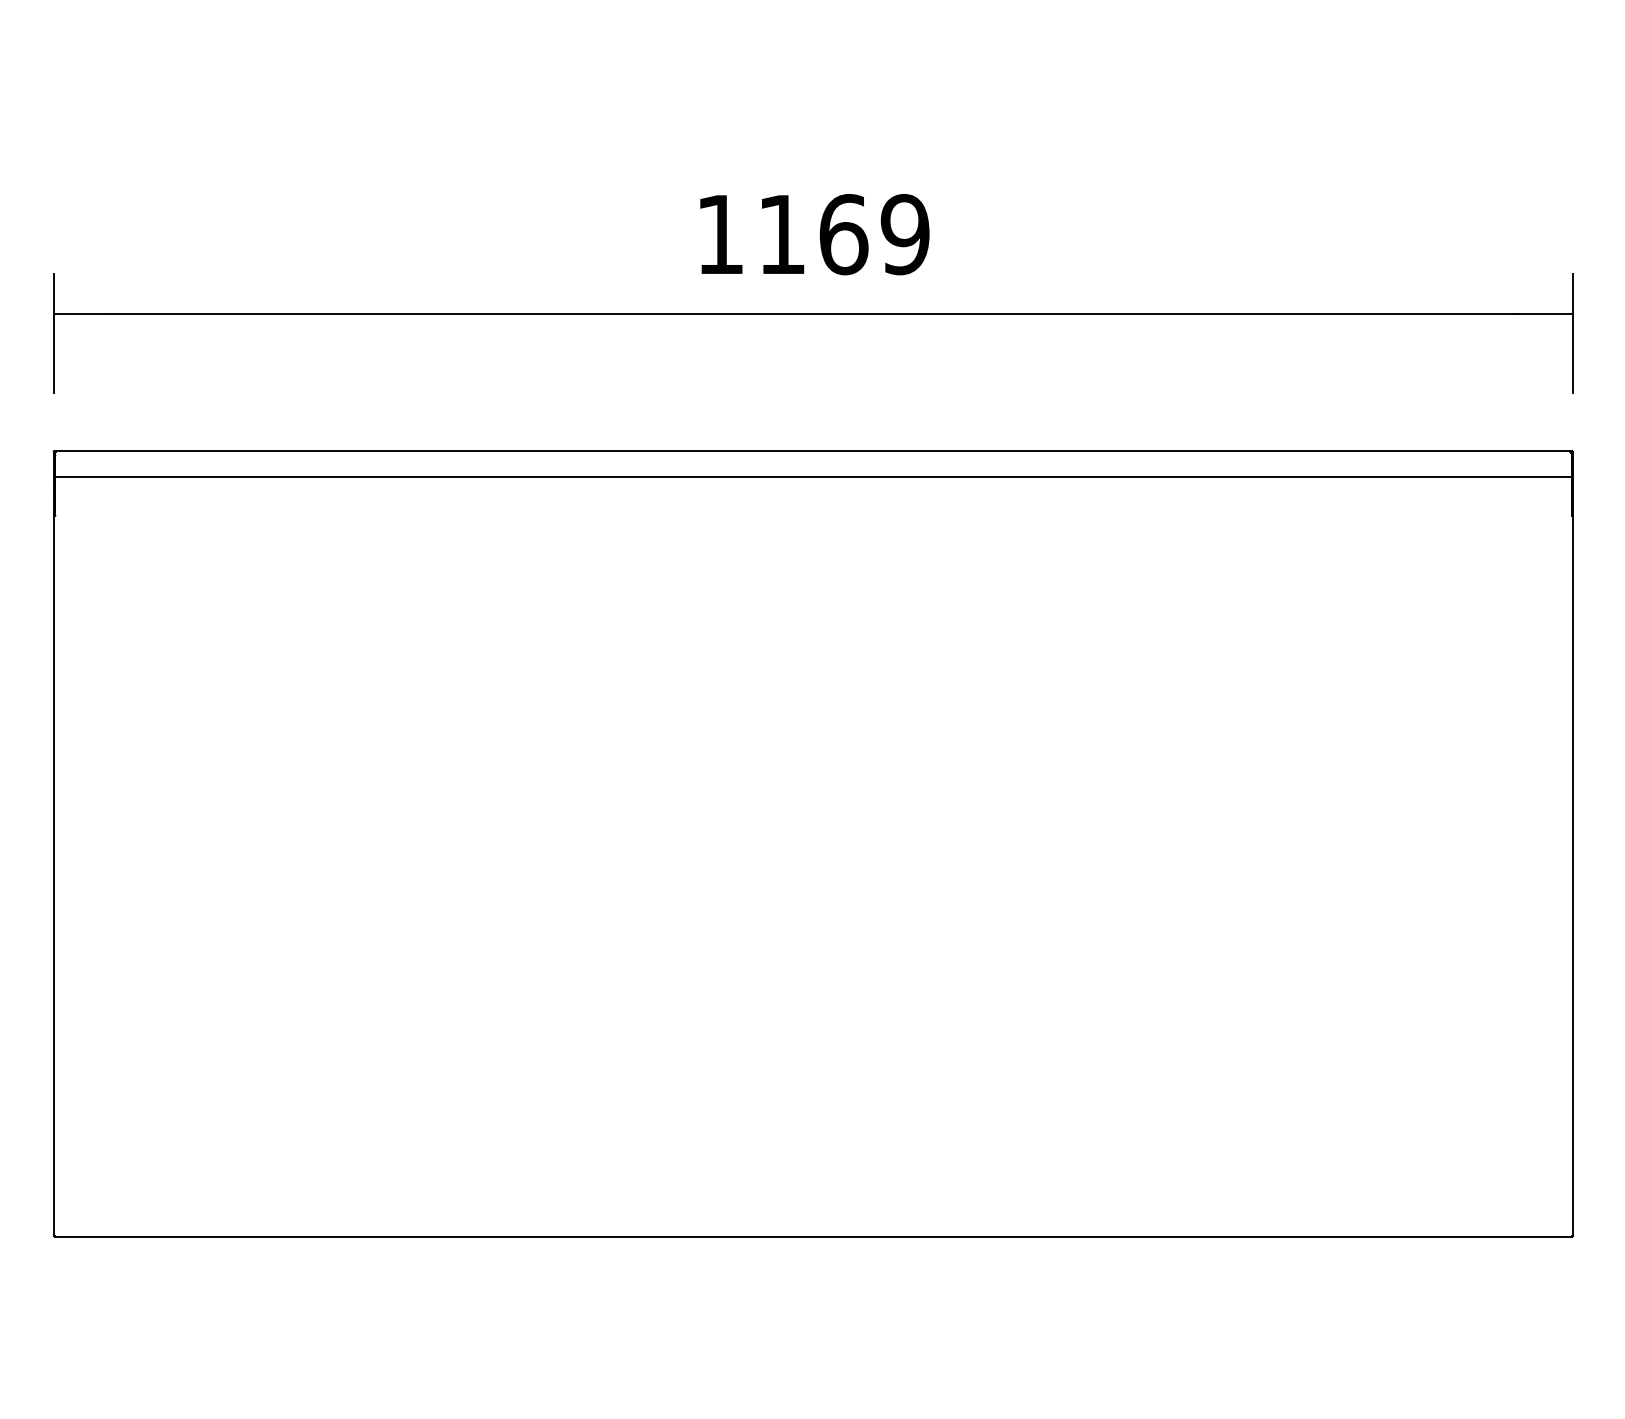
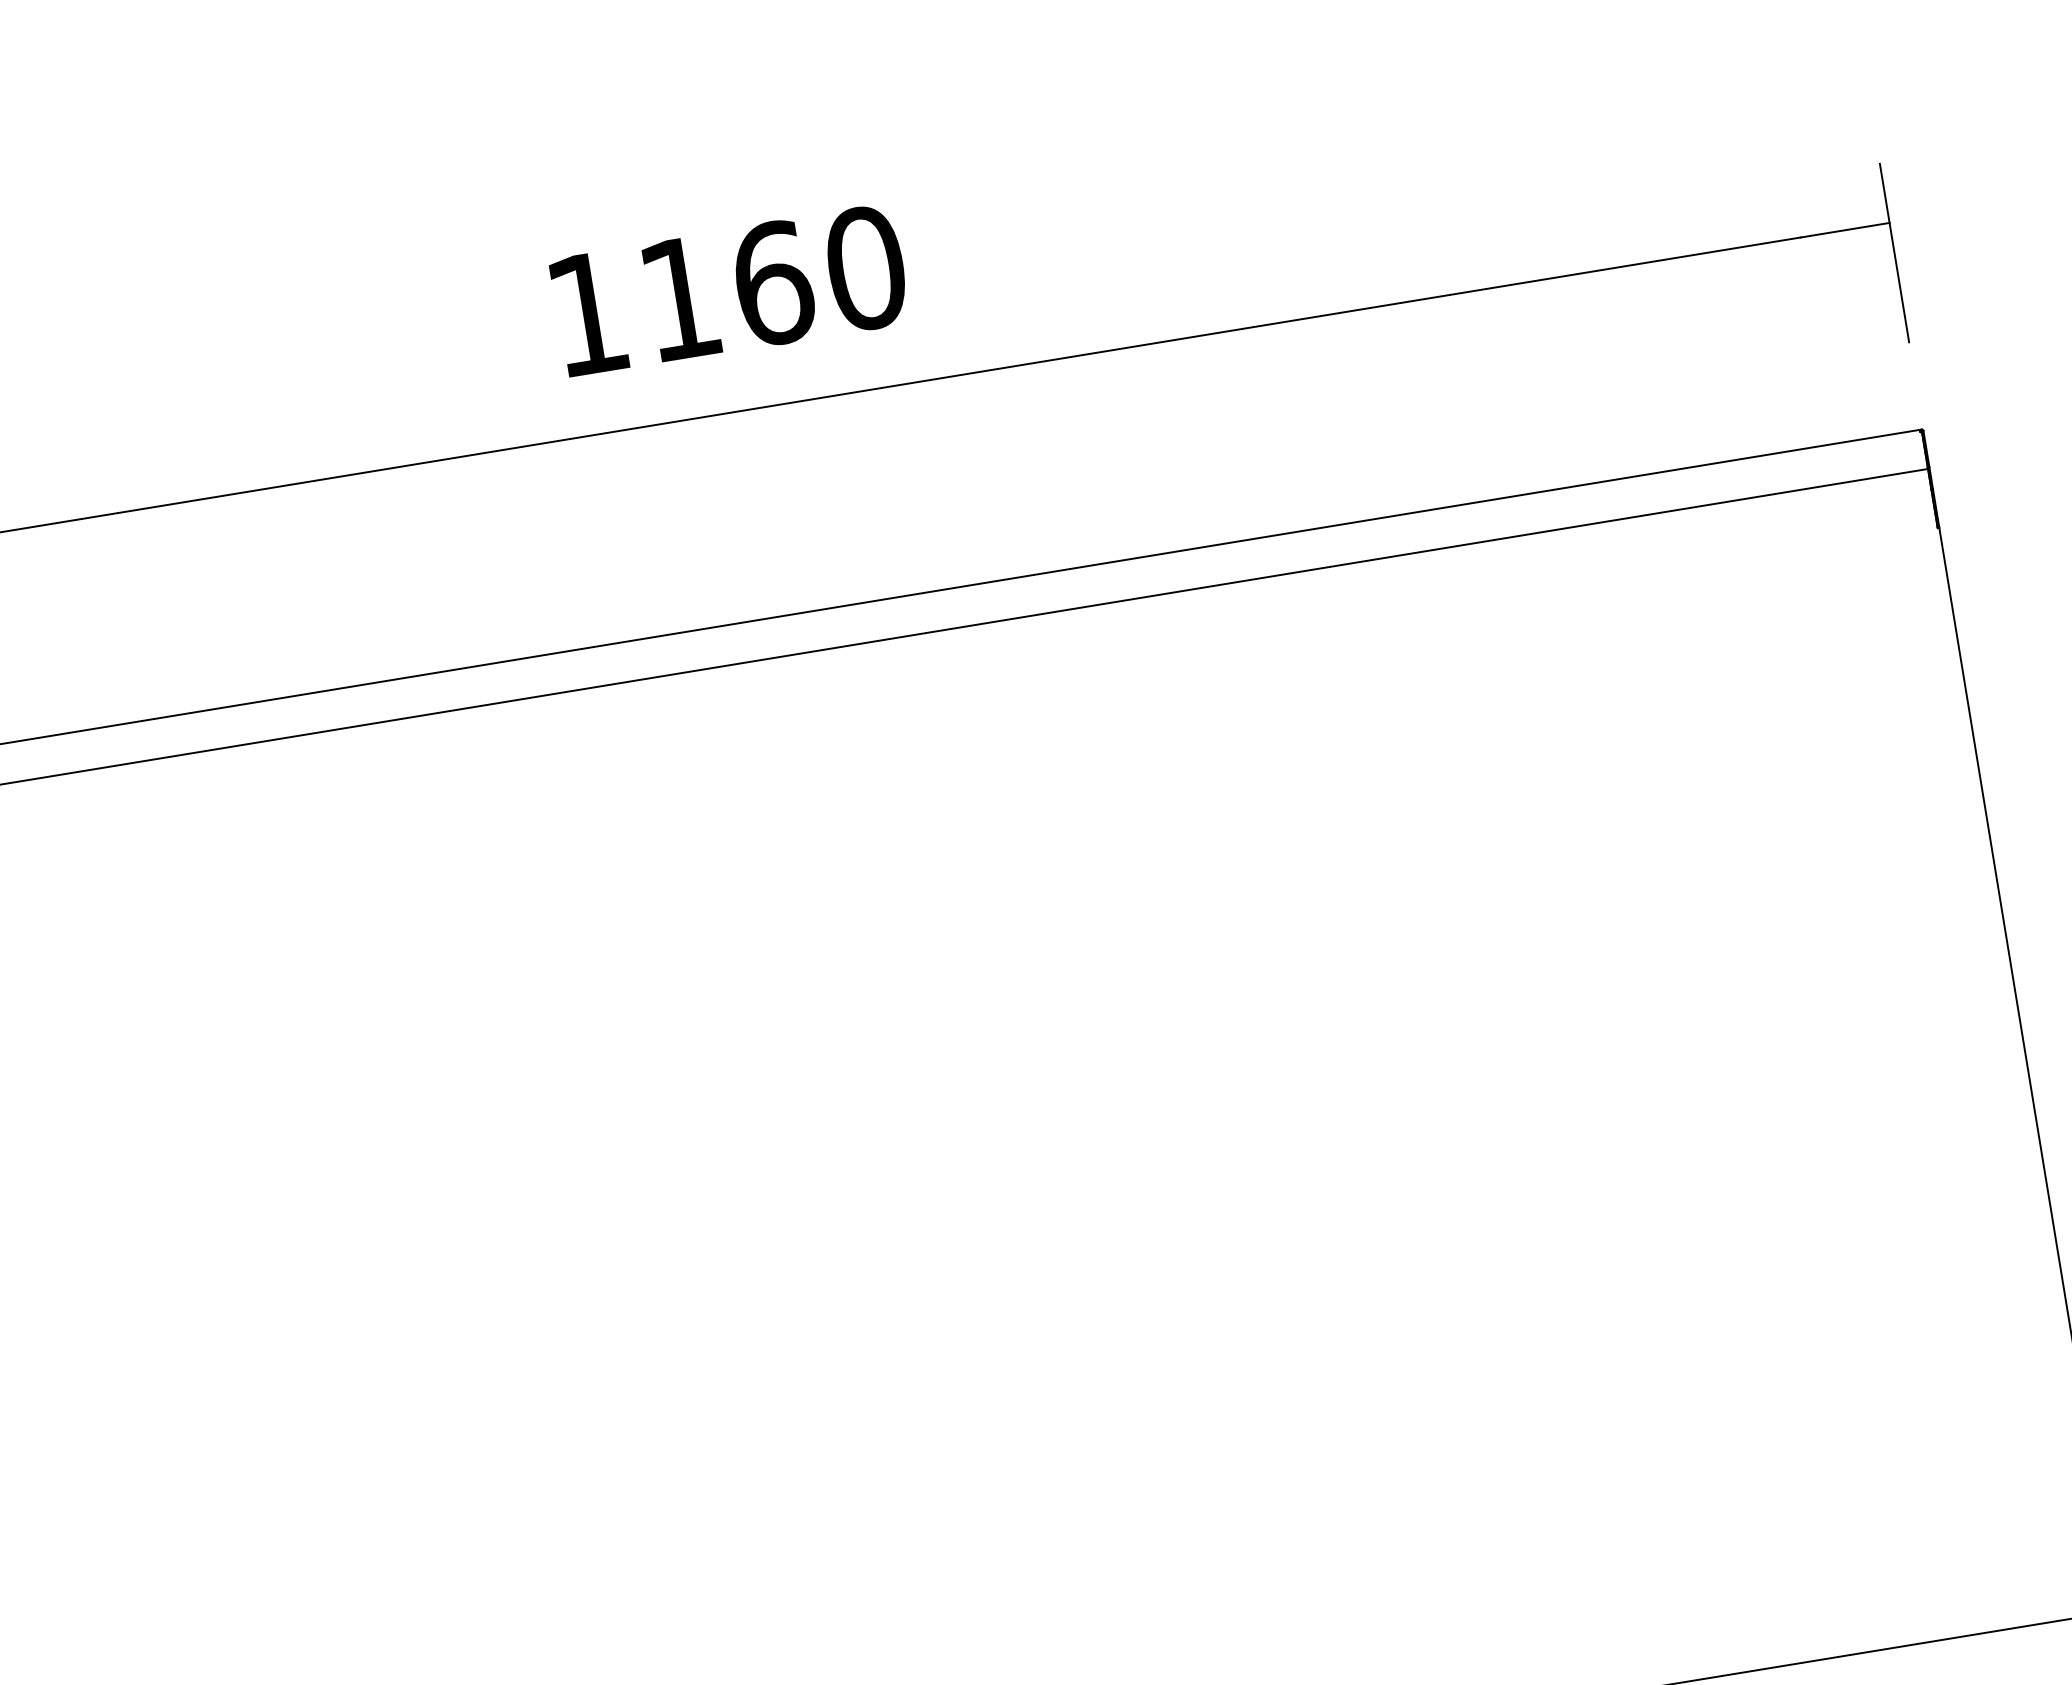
text: (904, 234) -> (864, 268), 1169 -> 1160

